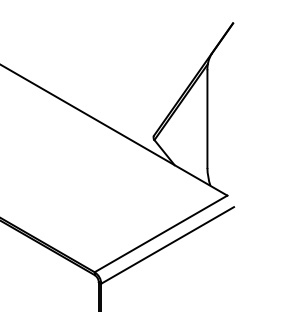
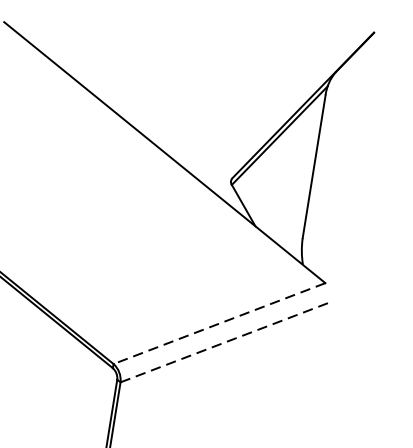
line: (161, 233) -> (220, 323), solid -> dashed
line: (167, 245) -> (226, 341), solid -> dashed

